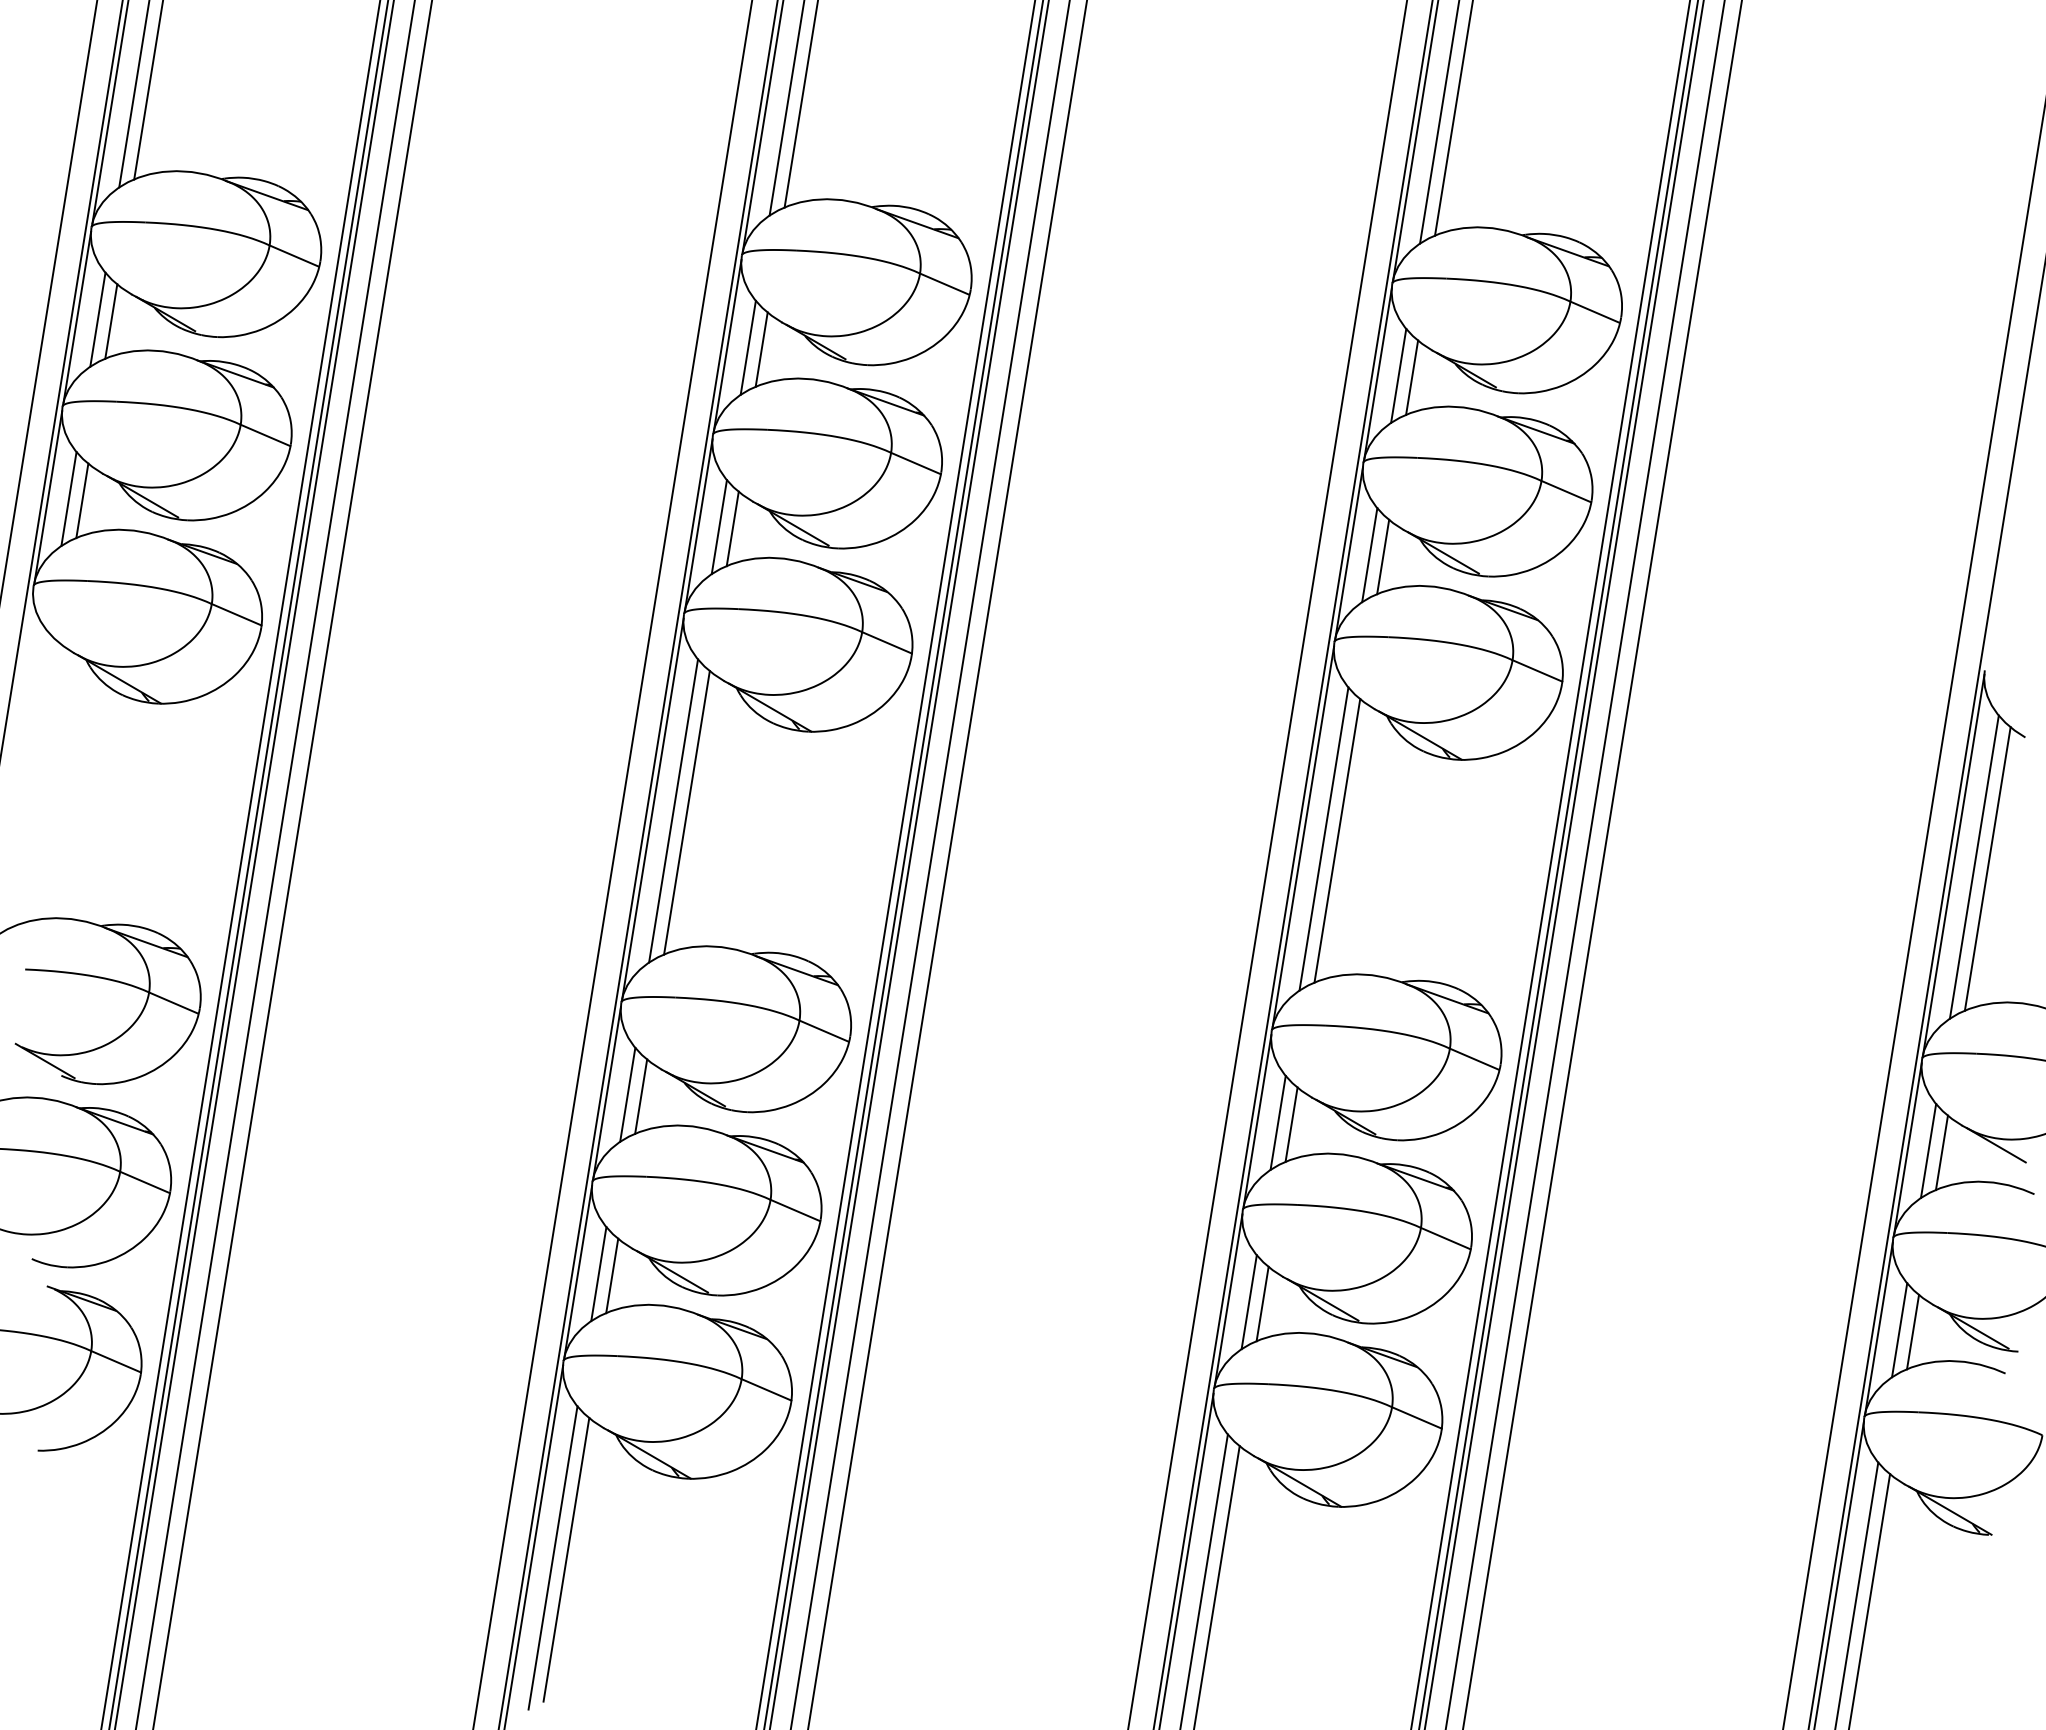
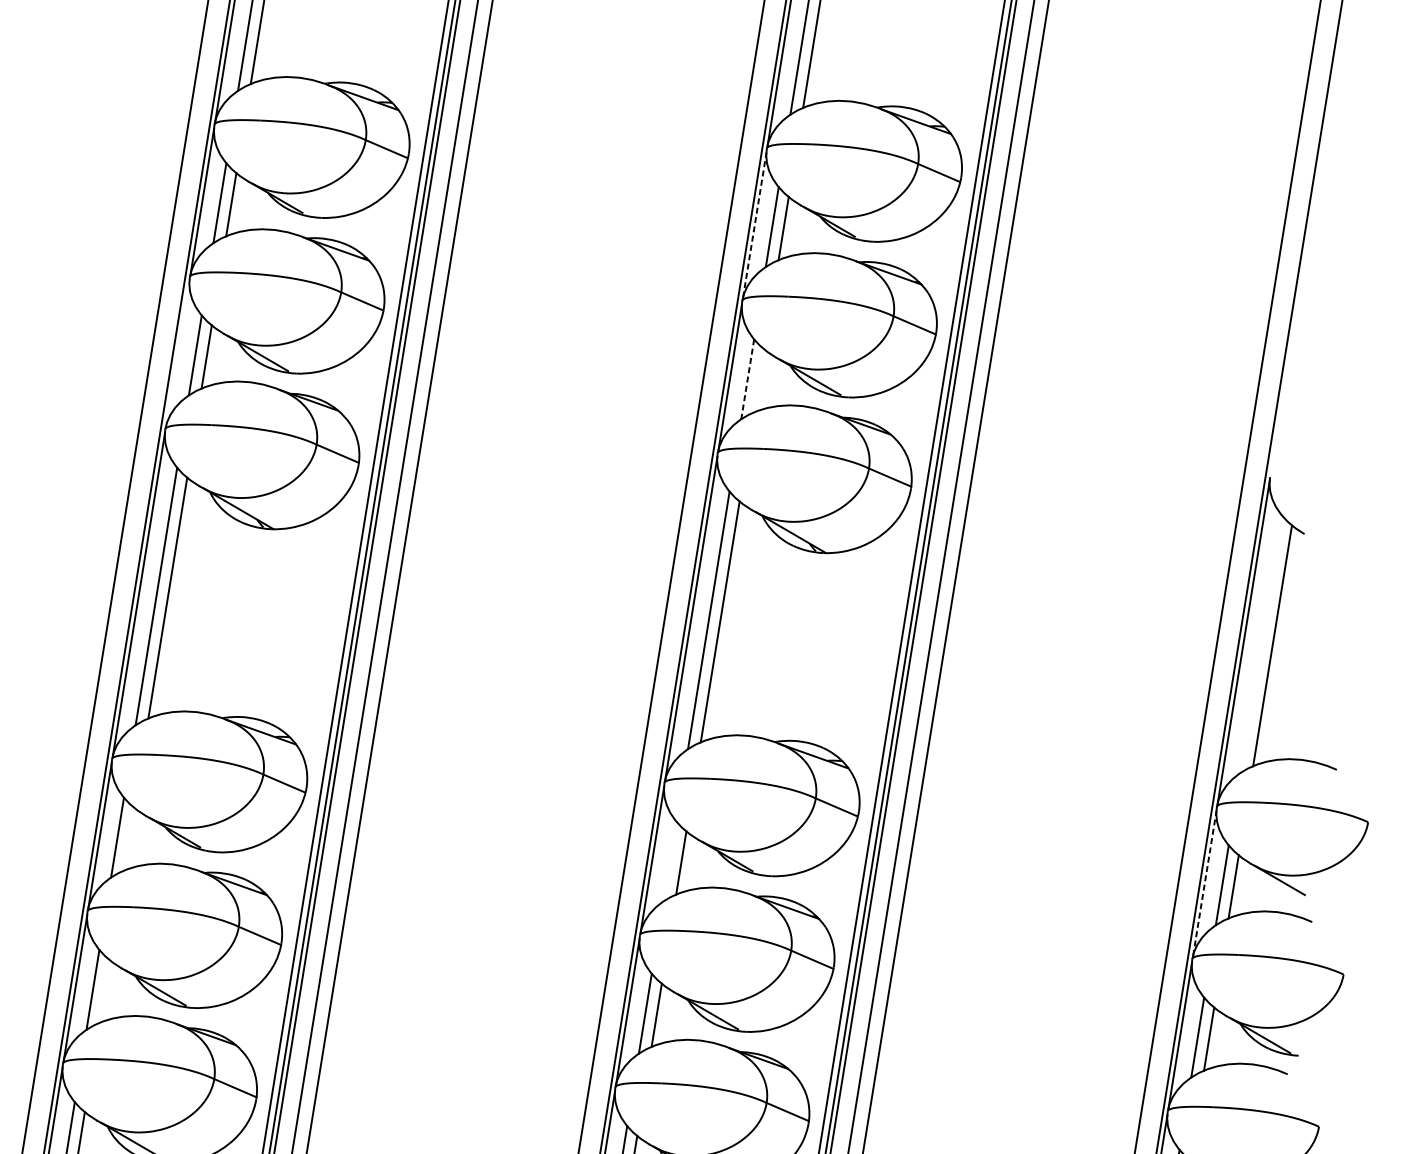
line: (1378, 372) -> (755, 224), solid -> dashed
line: (698, 524) -> (177, 353), removed
line: (1369, 555) -> (747, 379), solid -> dashed
line: (1383, 556) -> (759, 380), removed
line: (1973, 866) -> (1260, 643), removed
line: (641, 1096) -> (129, 839), removed
line: (1277, 1122) -> (669, 861), removed
line: (1908, 1148) -> (1205, 883), solid -> dashed
line: (612, 1275) -> (104, 991), removed

